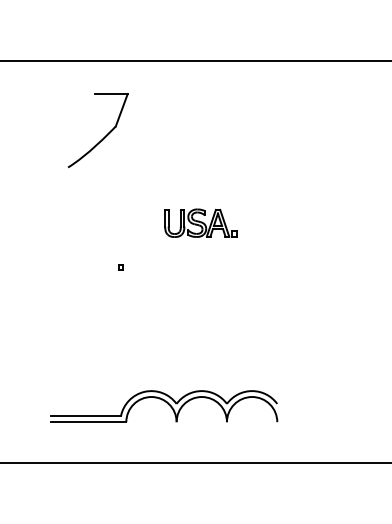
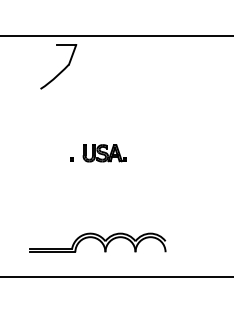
part: (98, 129) -> (58, 66), moved
part: (200, 223) -> (104, 153), moved

